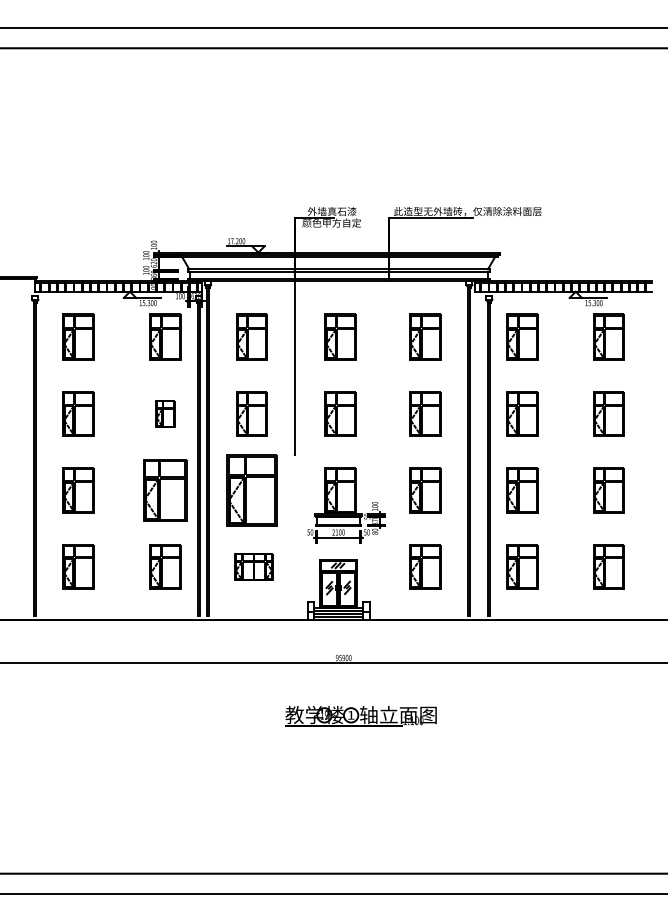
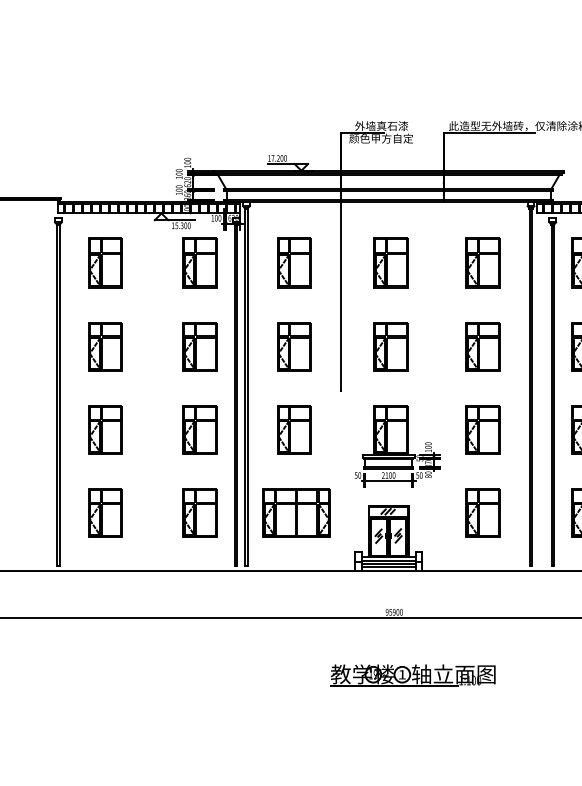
part: (165, 413) -> (200, 346), size x1.67
part: (165, 490) -> (200, 429), size x0.71
part: (251, 490) -> (293, 429), size x0.62
part: (253, 566) -> (296, 512), size x1.67

